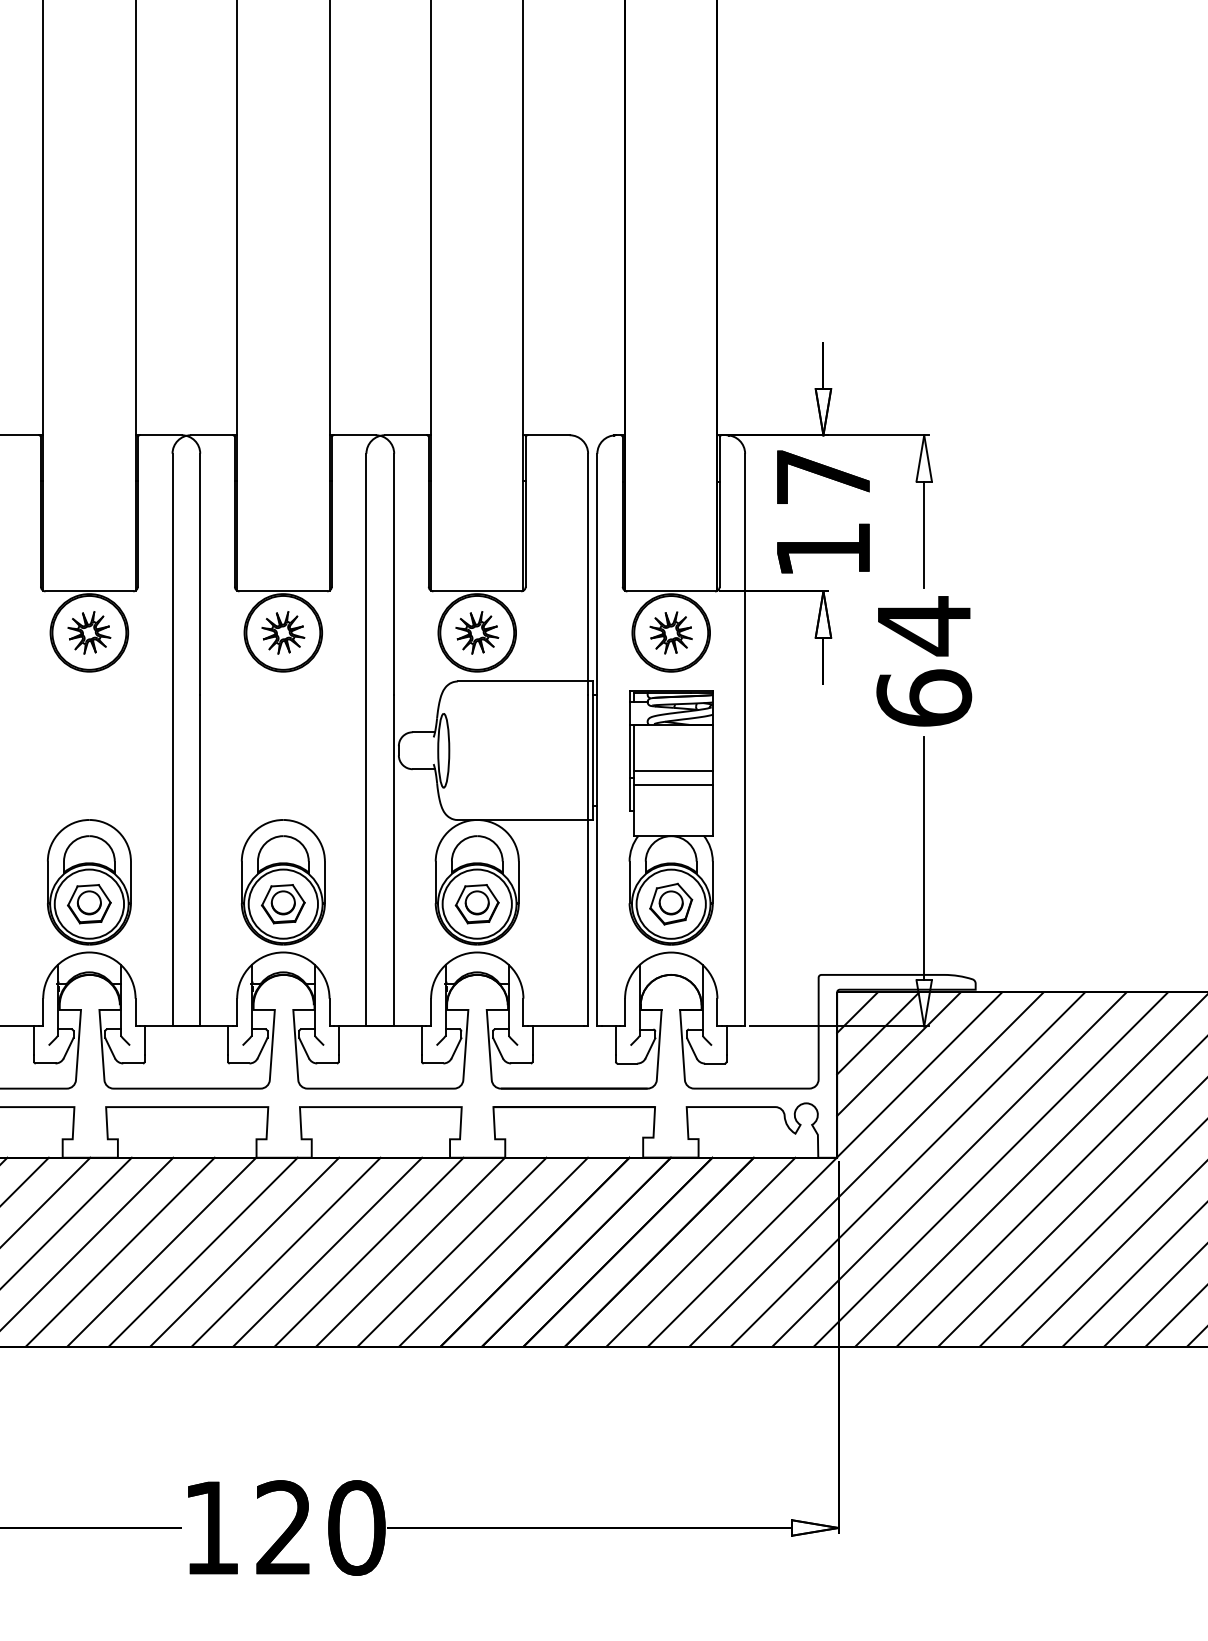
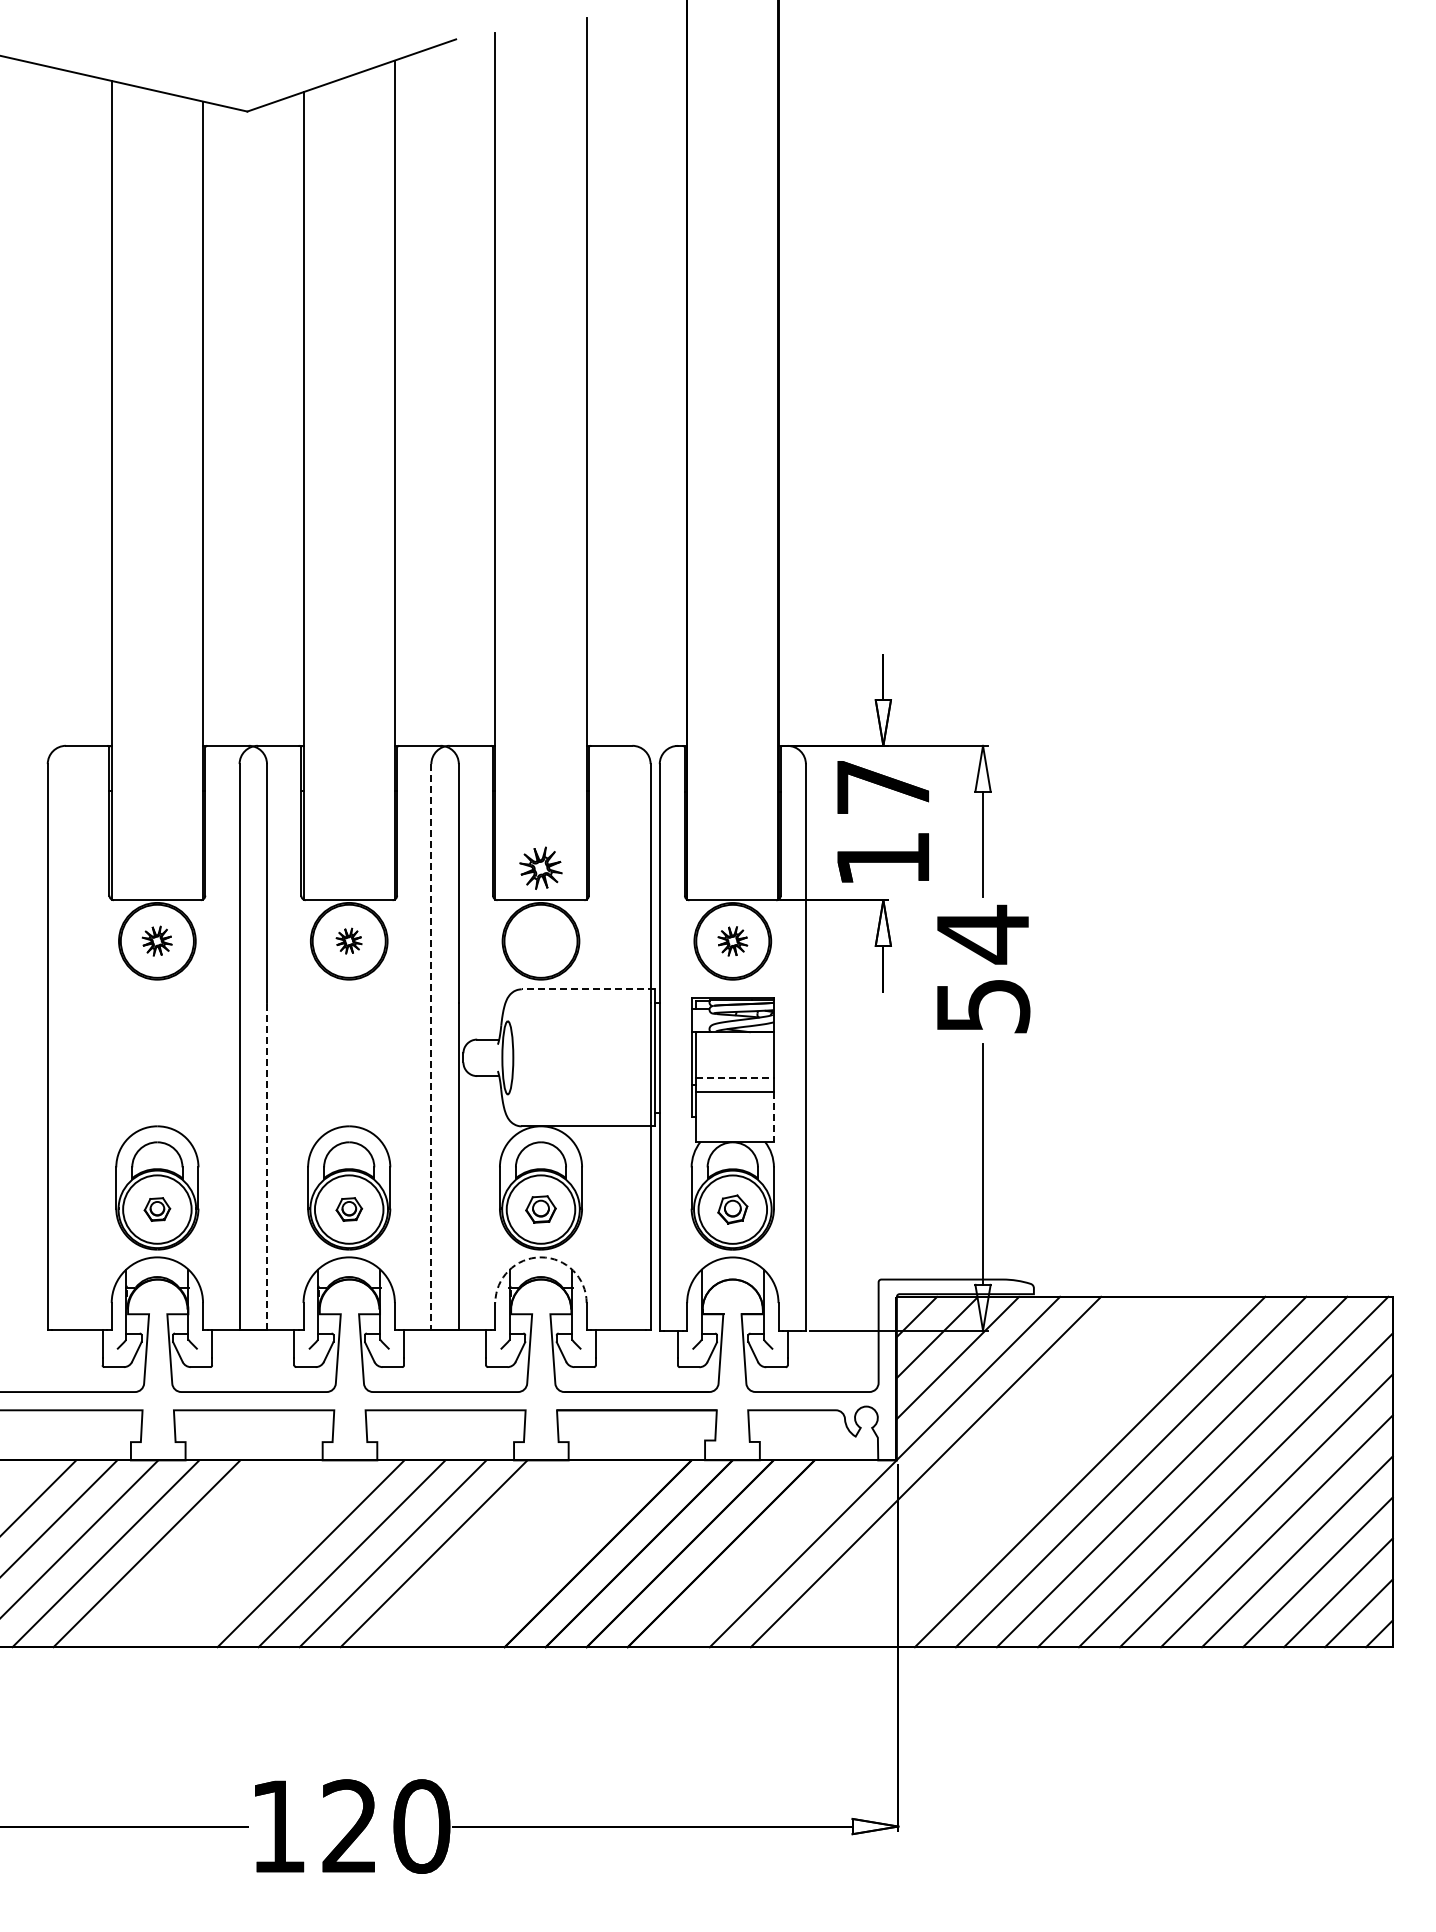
part: (88, 632) -> (156, 940), size x0.7
part: (282, 632) -> (348, 940), size x0.6
part: (476, 632) -> (540, 867), moved
part: (670, 633) -> (732, 941), size x0.7
line: (525, 681) -> (588, 989), solid -> dashed
text: (923, 697) -> (982, 1005), 64 -> 54
line: (366, 740) -> (431, 1047), solid -> dashed
line: (673, 770) -> (735, 1077), solid -> dashed
line: (712, 811) -> (773, 1117), solid -> dashed
line: (200, 860) -> (267, 1166), solid -> dashed
part: (89, 904) -> (157, 1209), size x0.6
part: (283, 904) -> (349, 1209), size x0.6
part: (476, 904) -> (540, 1209), size x0.7
part: (670, 904) -> (732, 1209), size x0.7
arc: (477, 952) -> (541, 1257), solid -> dashed
line: (907, 1168) -> (966, 1471), removed
line: (948, 1168) -> (1007, 1471), removed
line: (990, 1168) -> (1048, 1471), removed
line: (119, 1251) -> (187, 1553), removed
line: (161, 1251) -> (228, 1553), removed
line: (202, 1251) -> (269, 1553), removed
line: (410, 1251) -> (474, 1553), removed
line: (451, 1251) -> (515, 1553), removed
line: (492, 1251) -> (556, 1553), removed
line: (700, 1251) -> (761, 1553), removed

